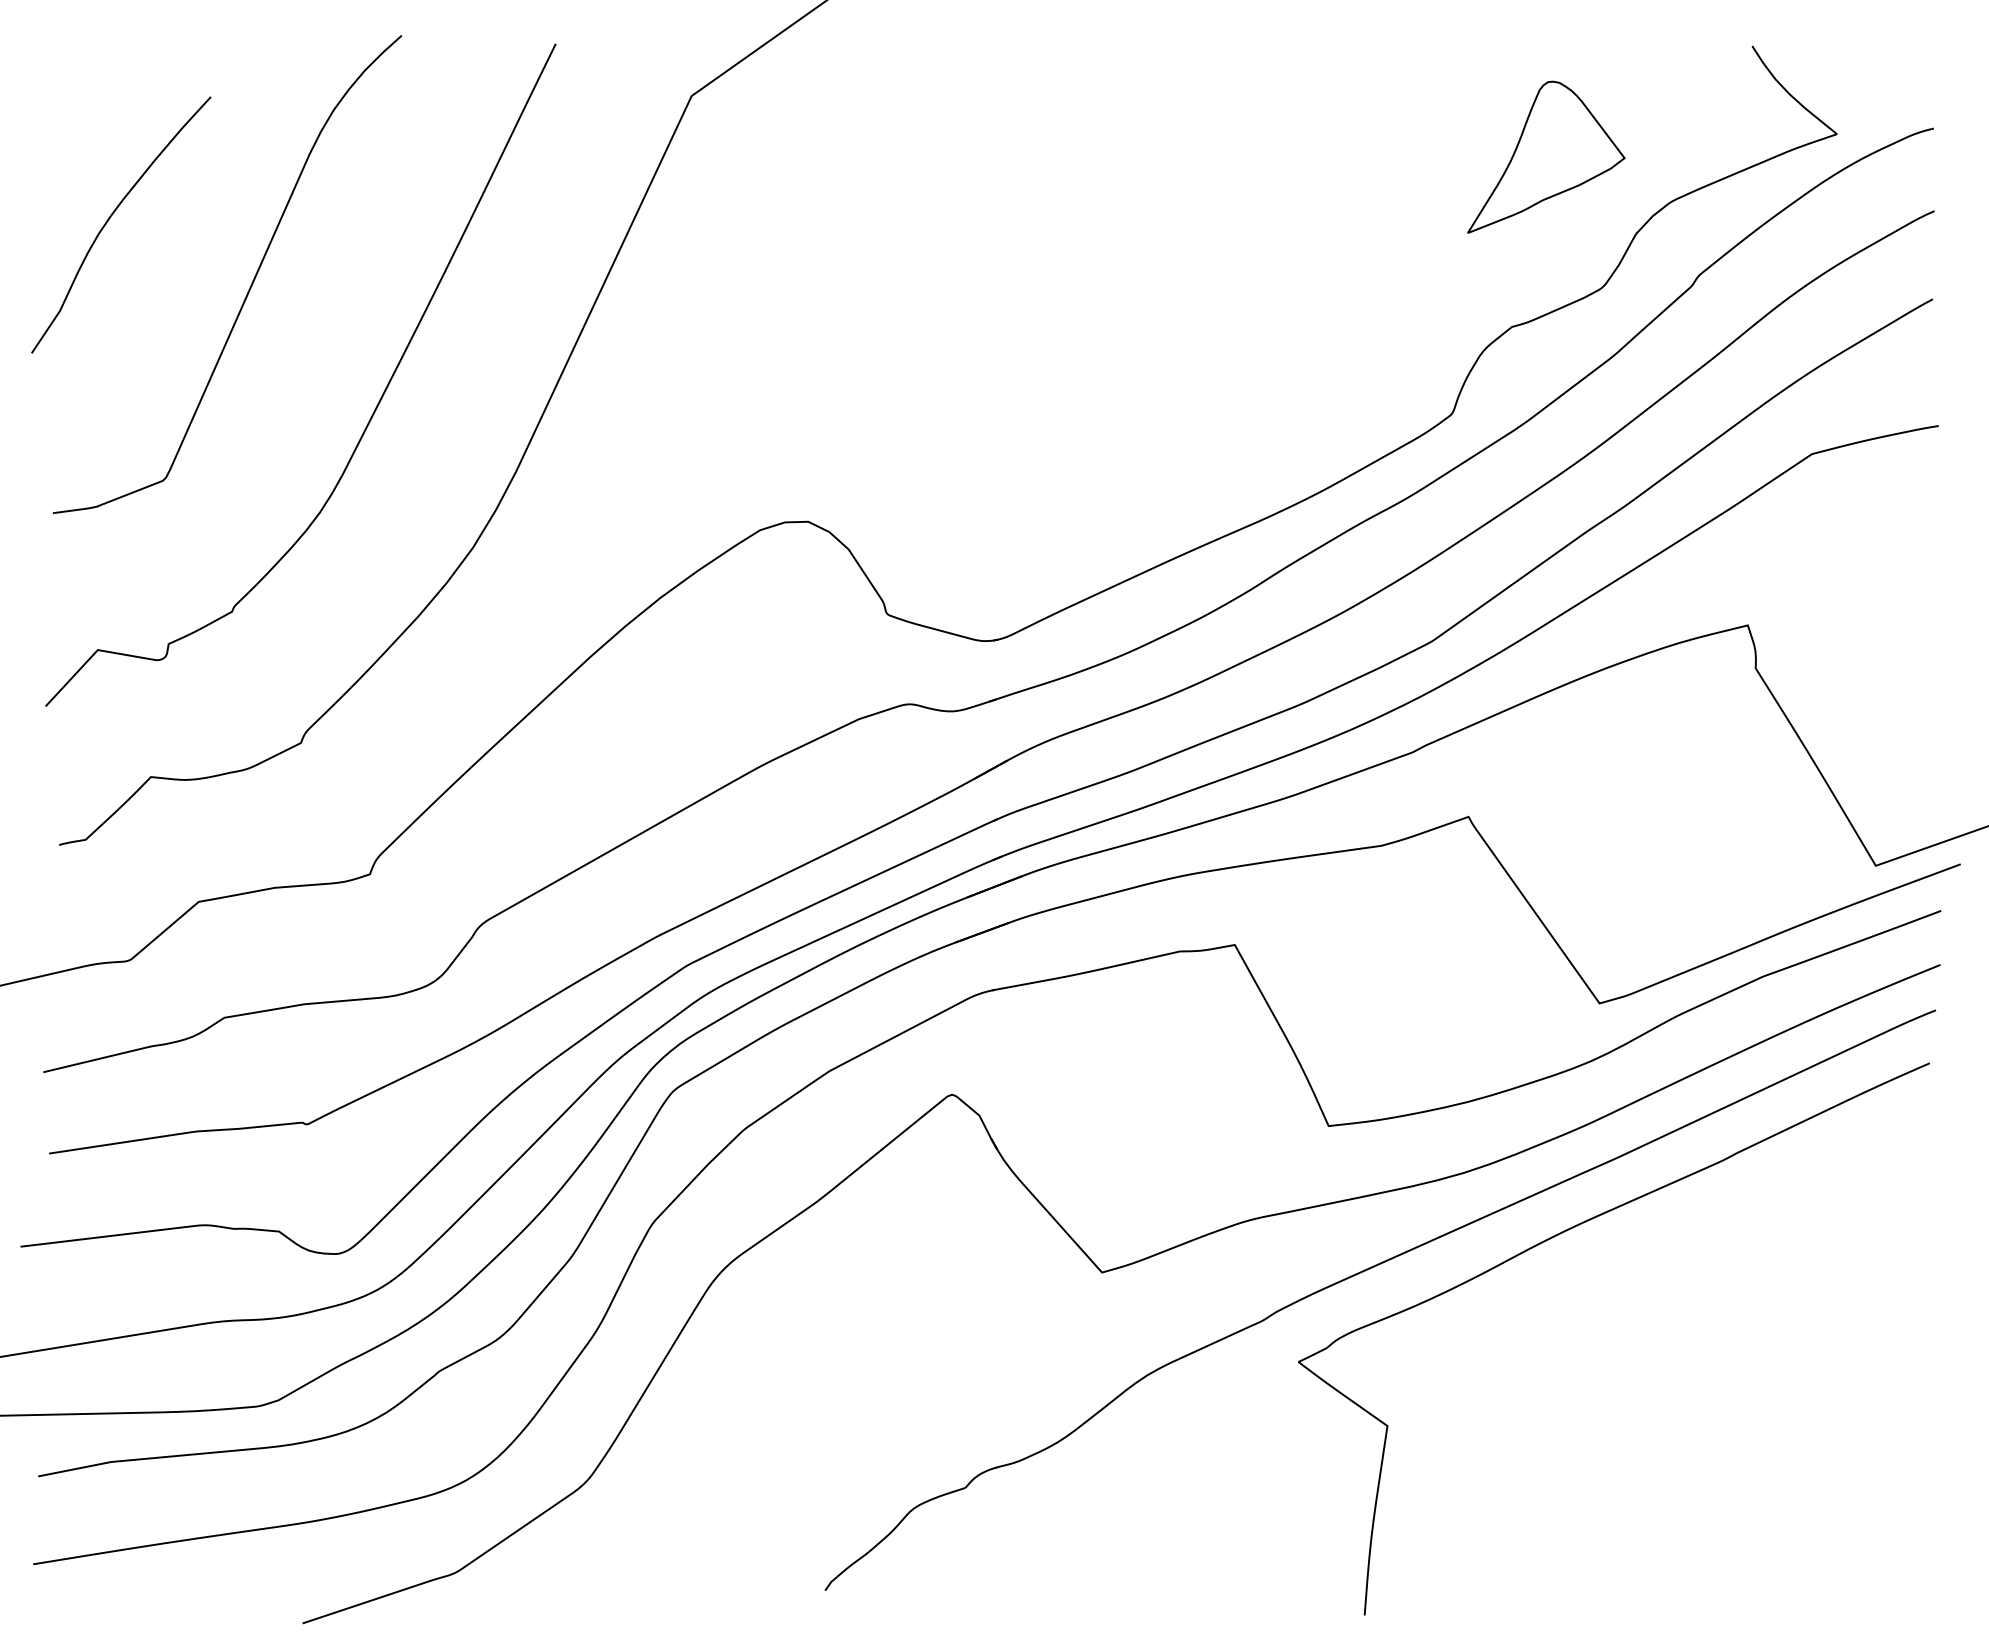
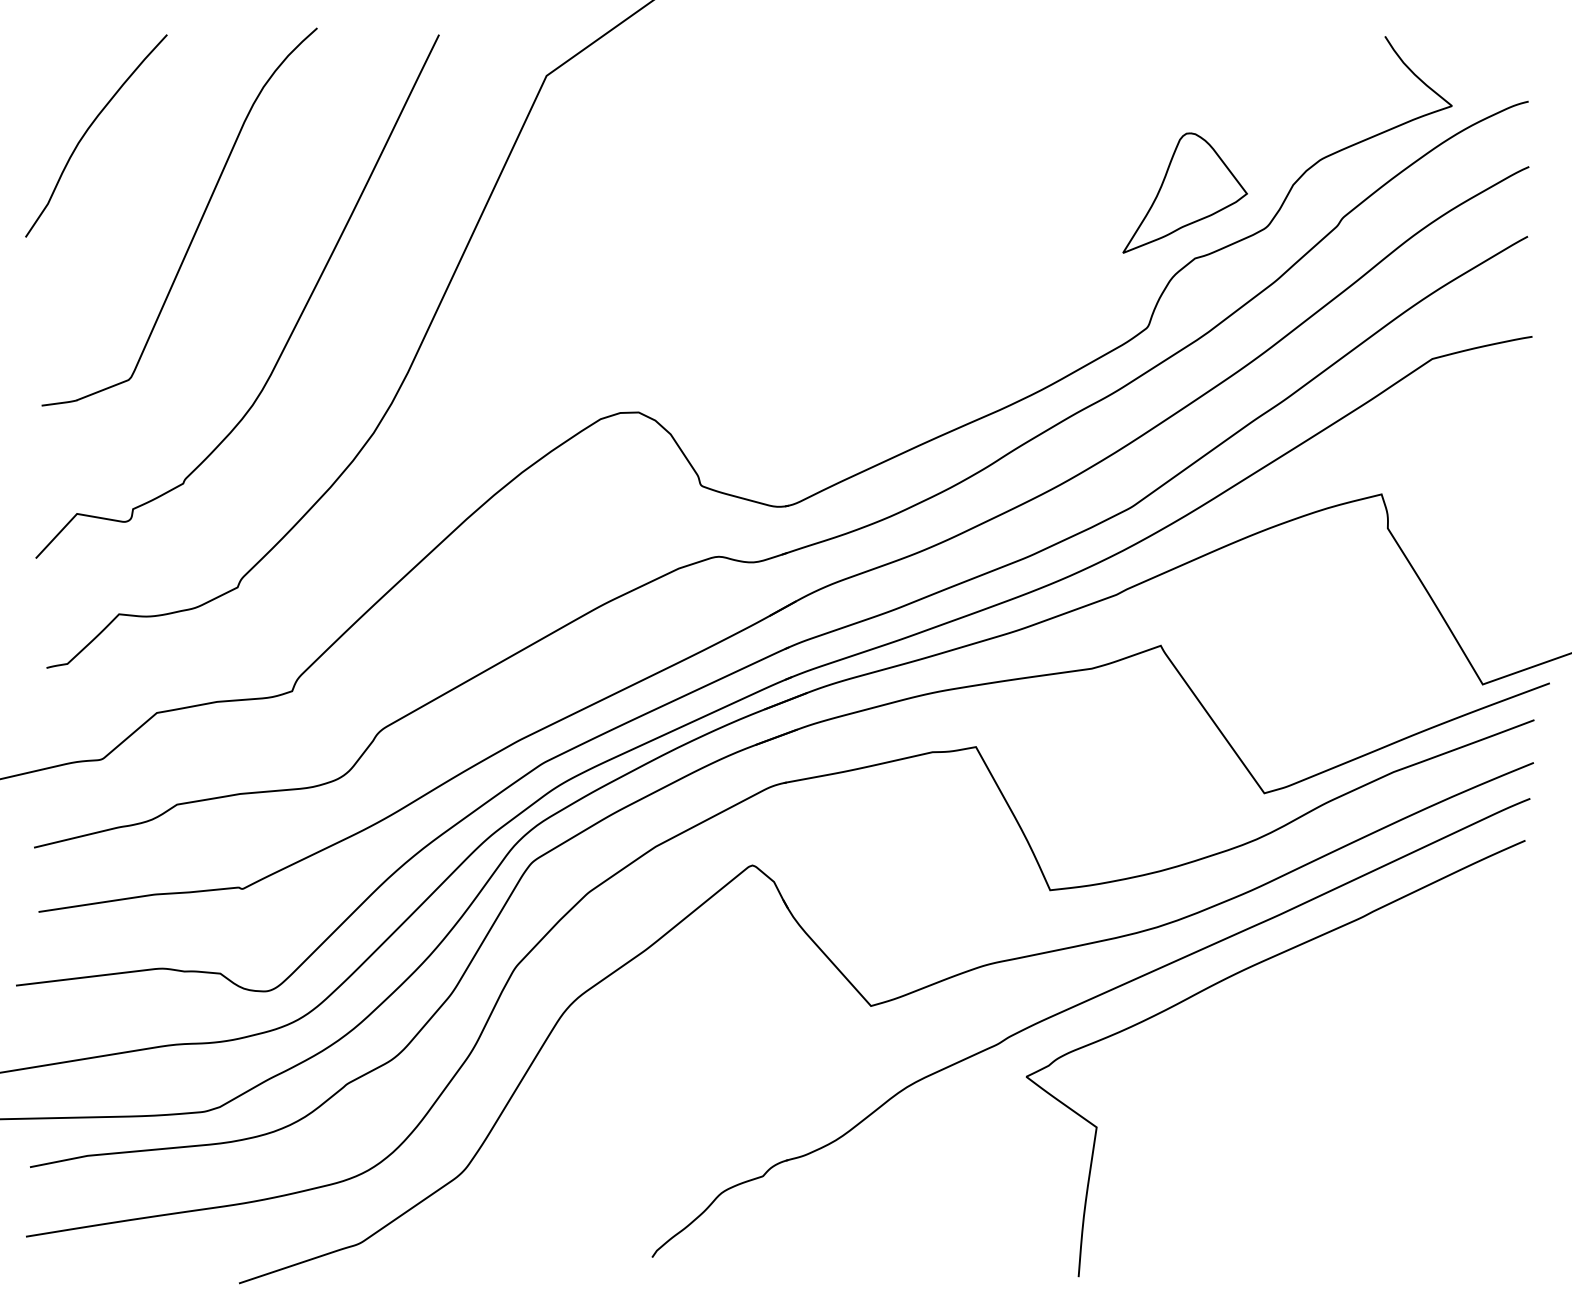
part: (1546, 156) -> (1185, 192), moved
curve: (110, 218) -> (87, 130), moved

